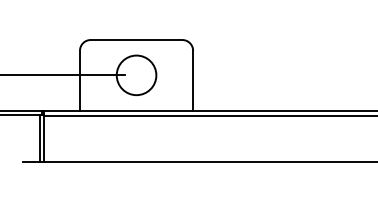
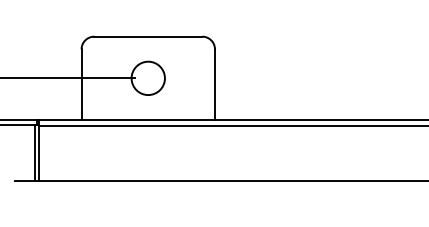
circle: (136, 75) -> (148, 78), size x0.71

